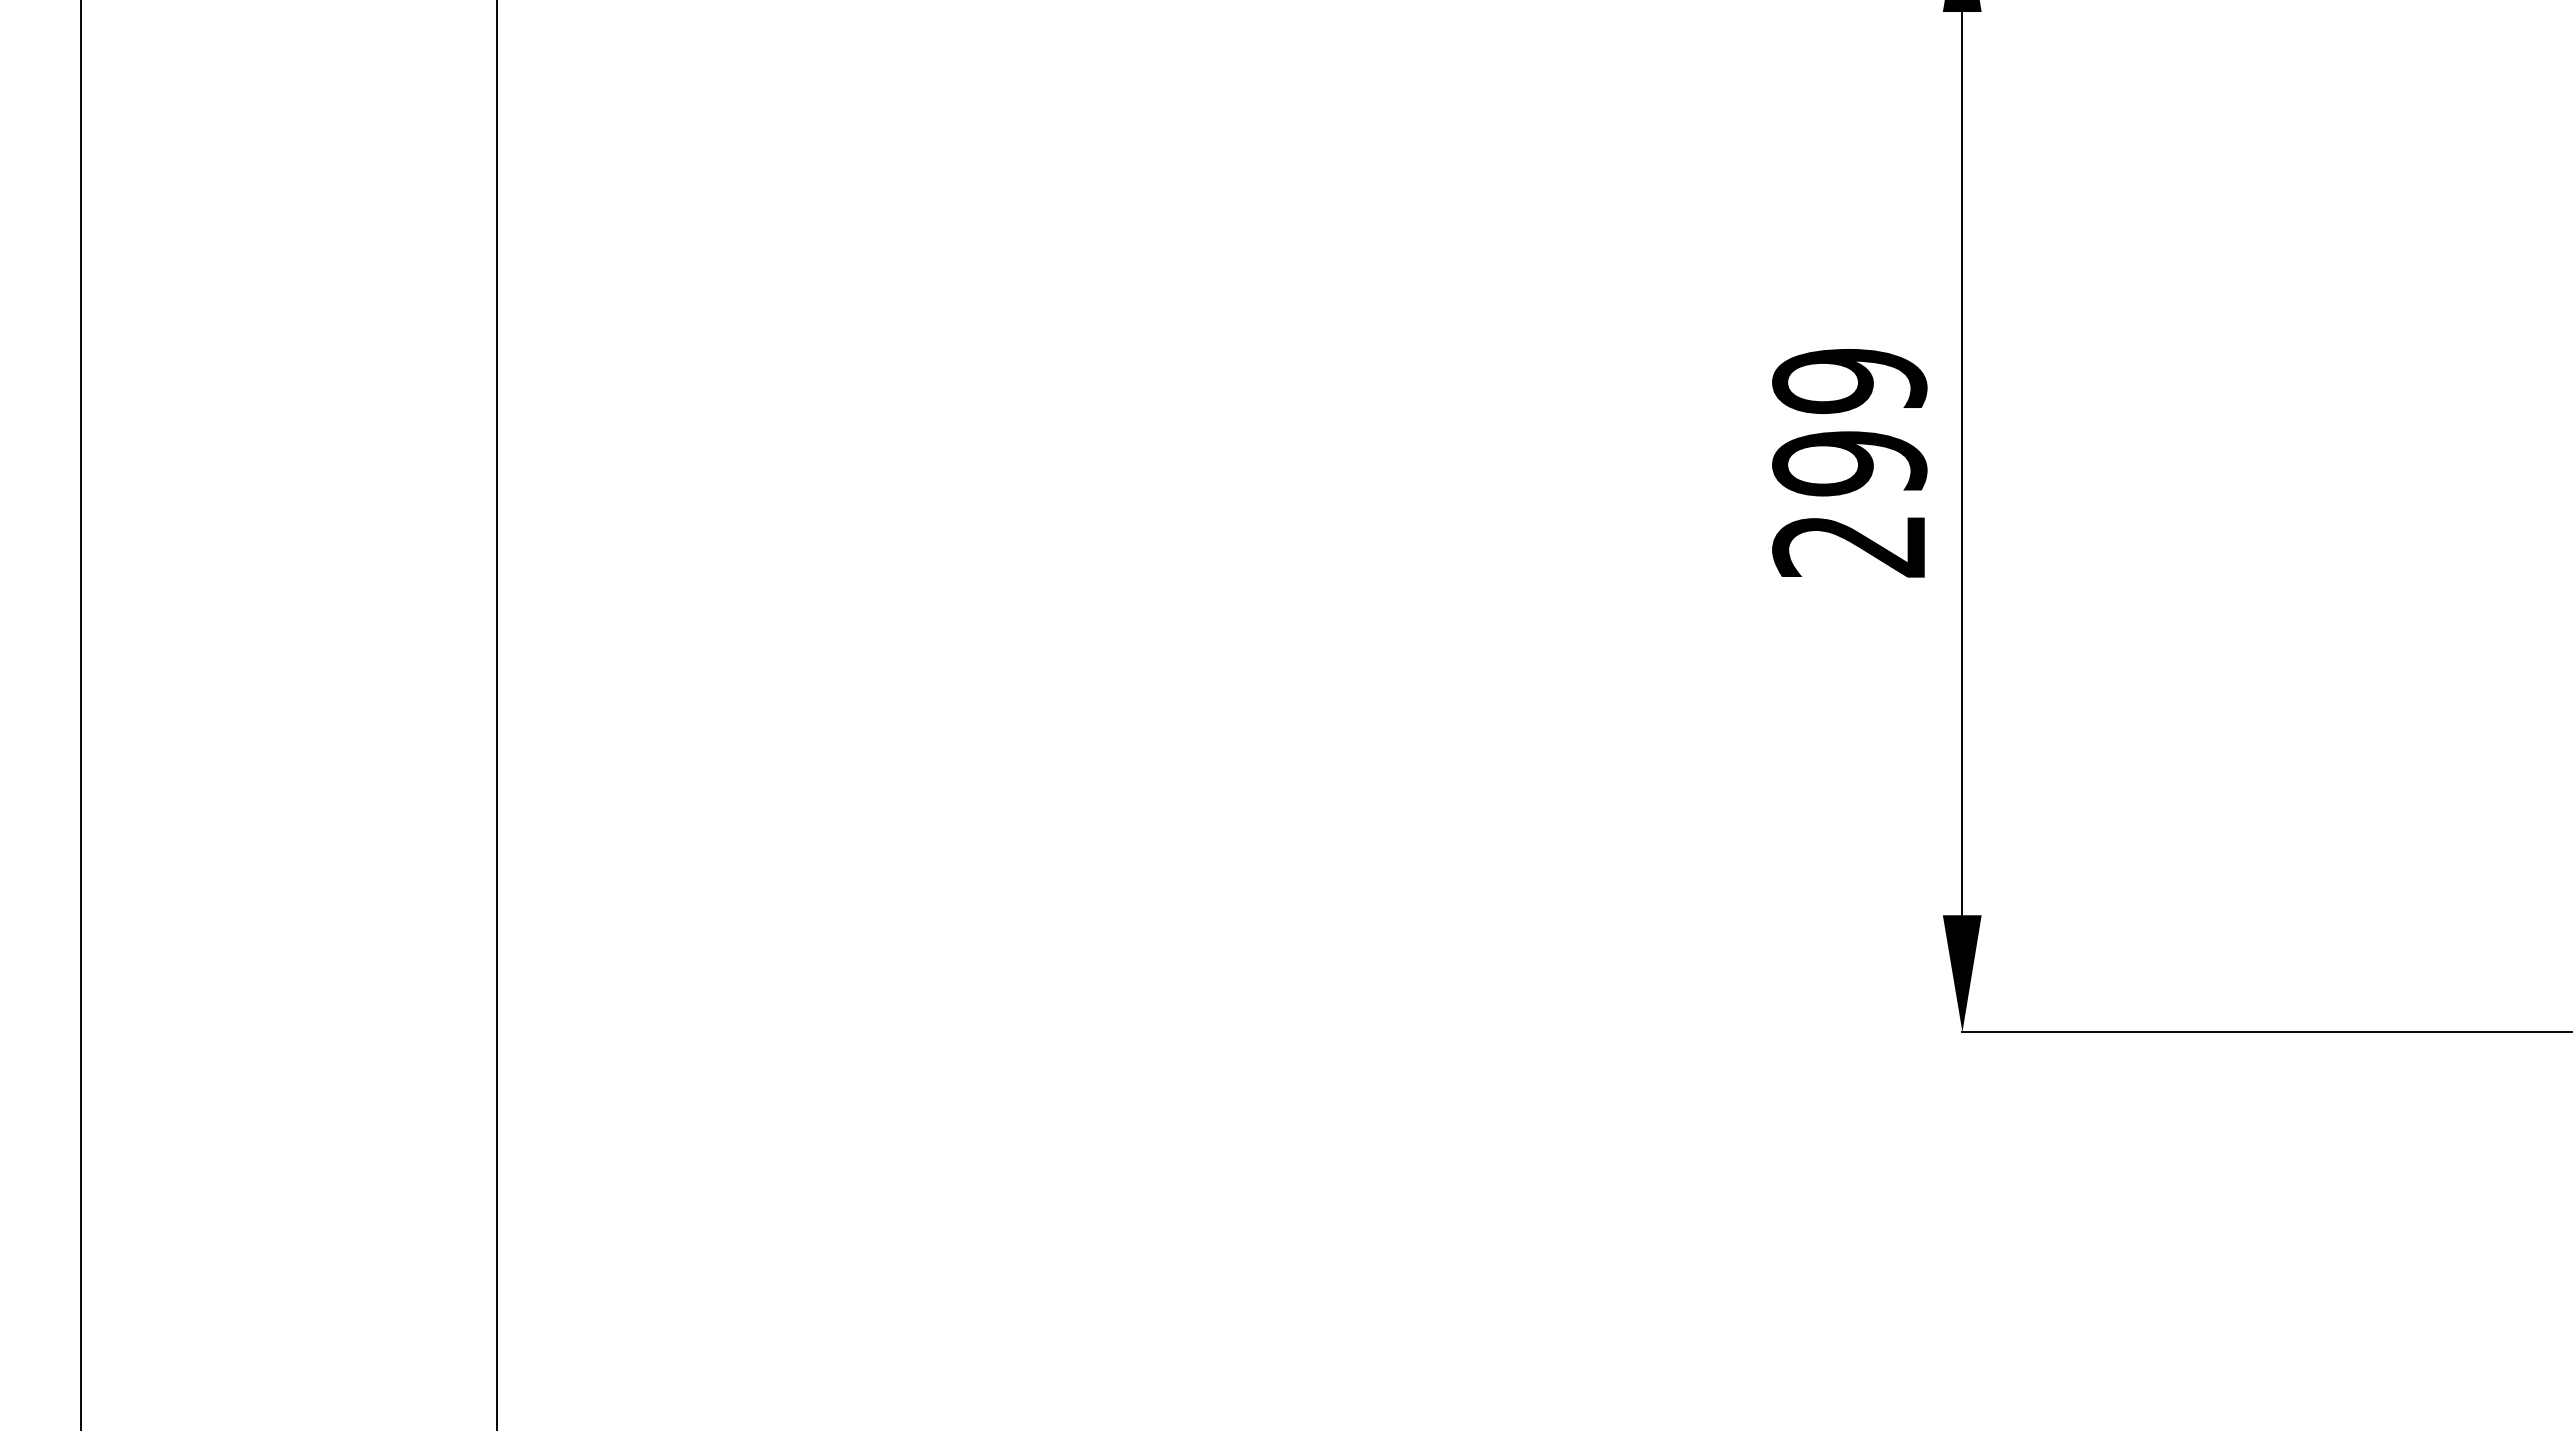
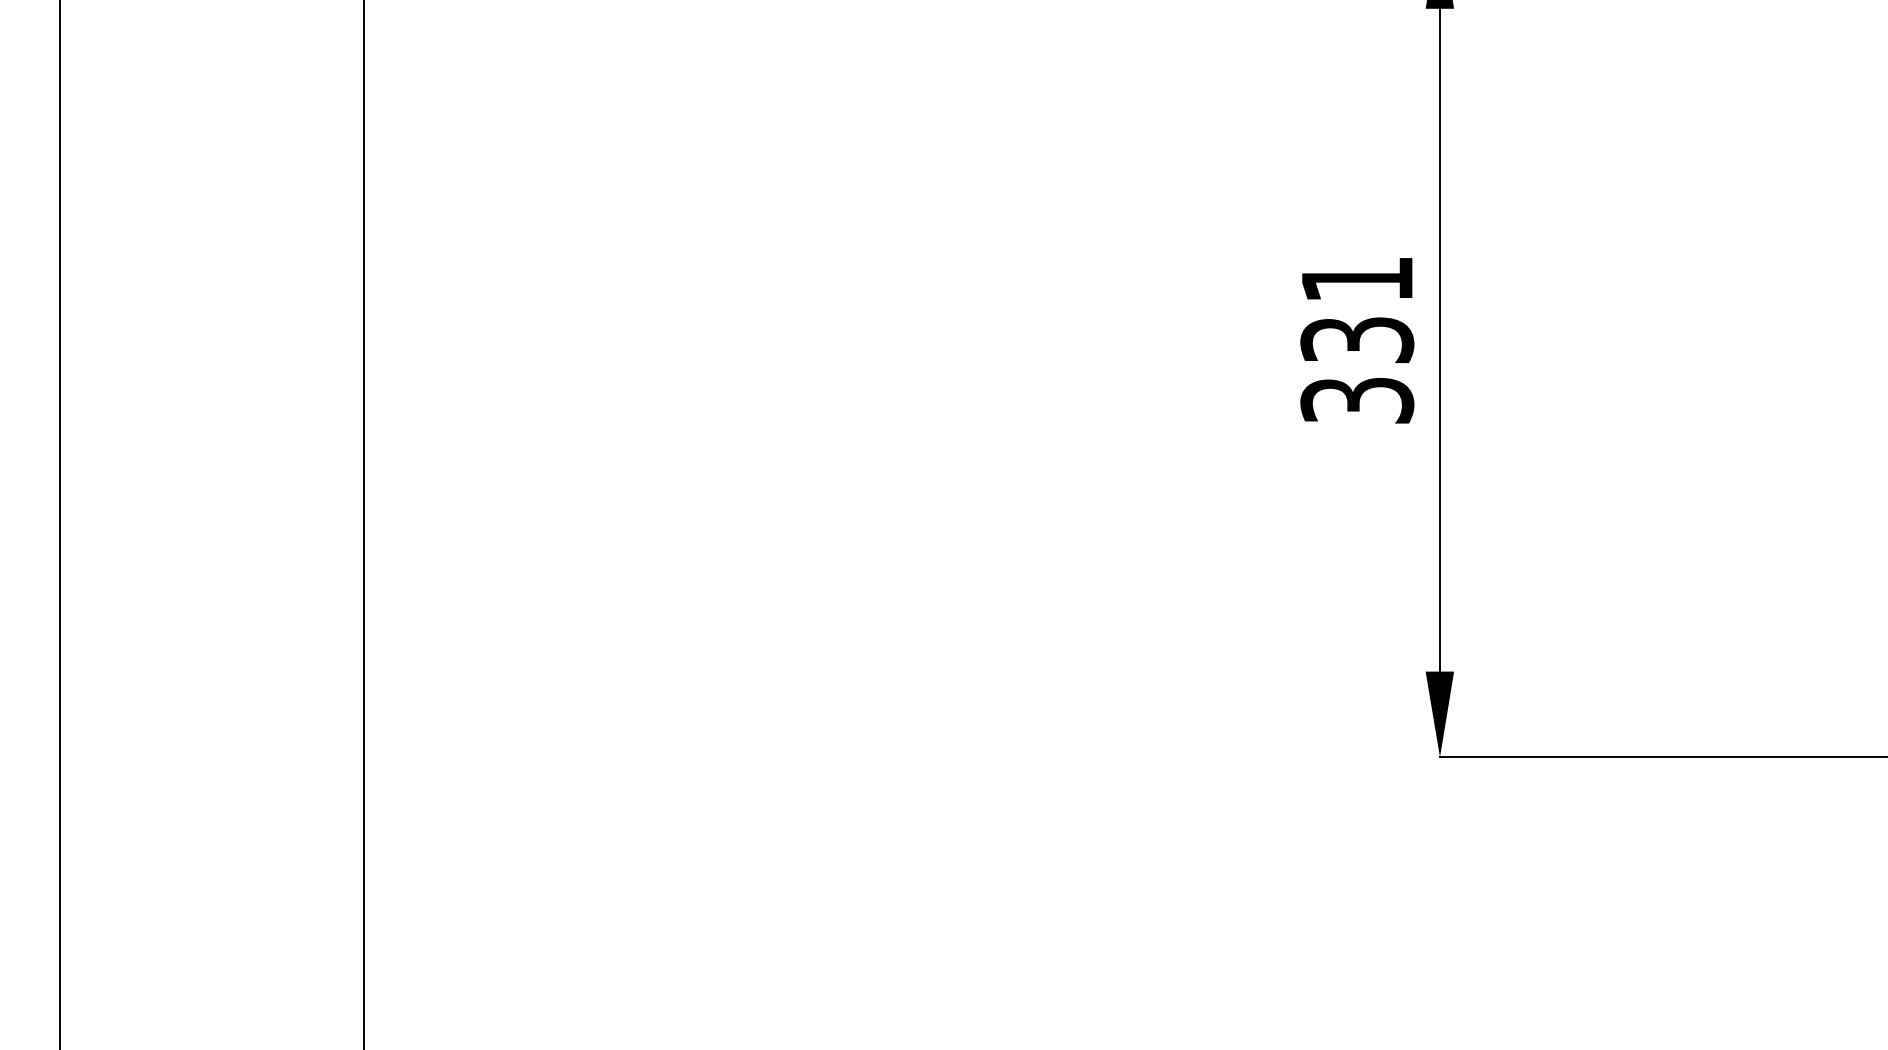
text: (1849, 463) -> (1357, 340), 299 -> 331

